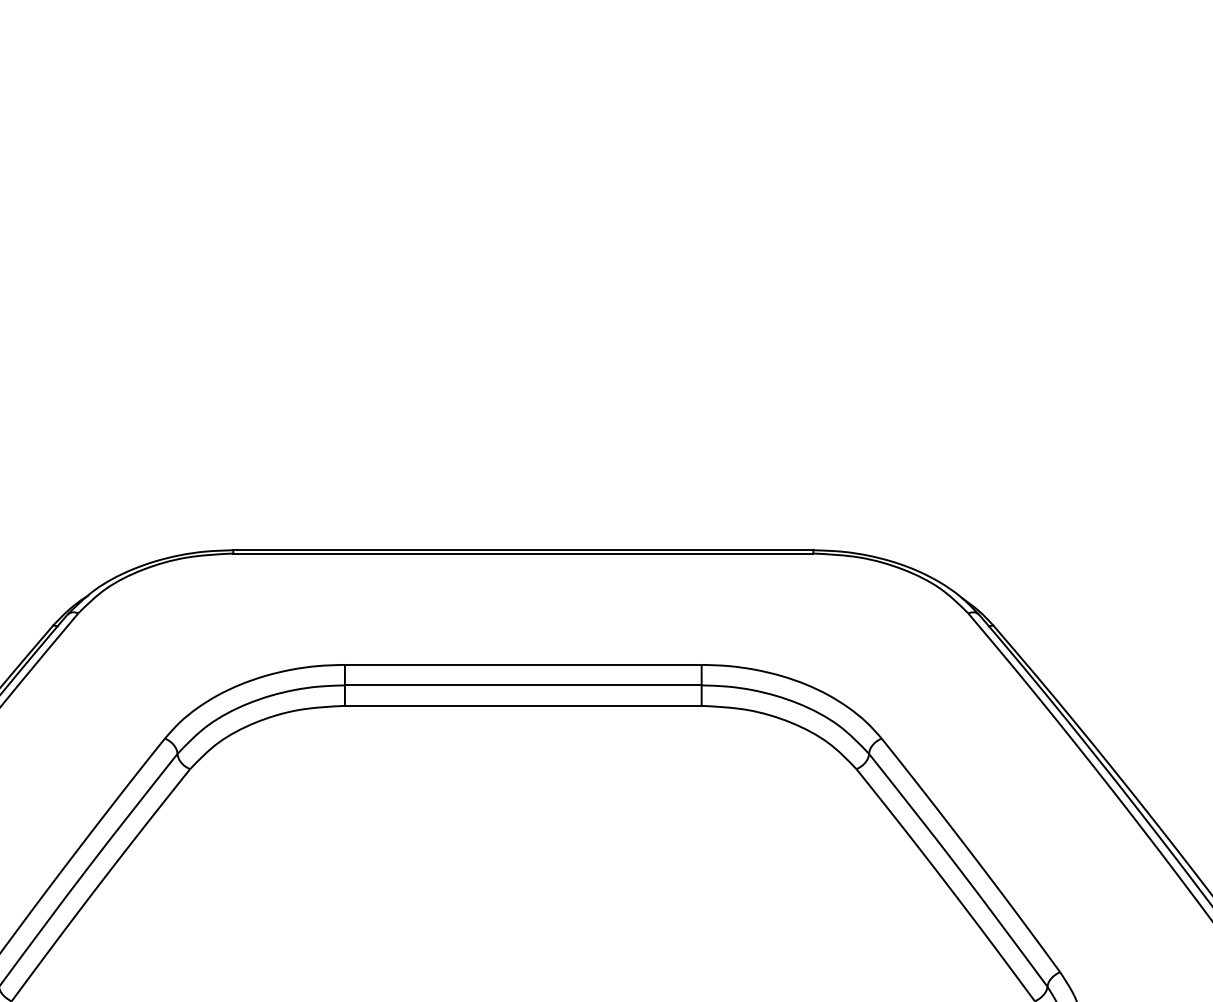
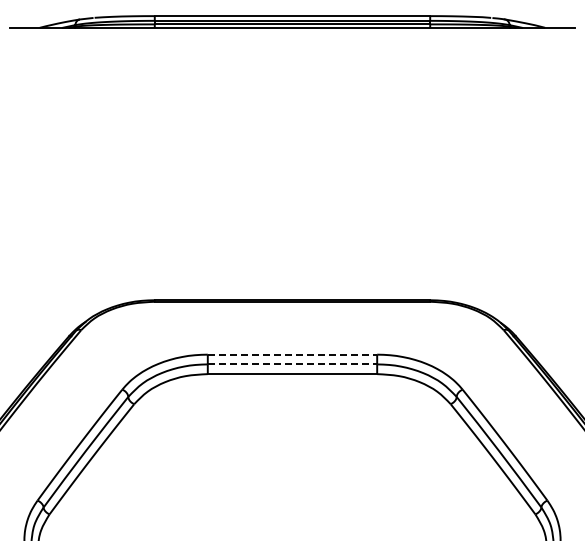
line: (523, 664) -> (292, 354), solid -> dashed
line: (523, 685) -> (292, 364), solid -> dashed

